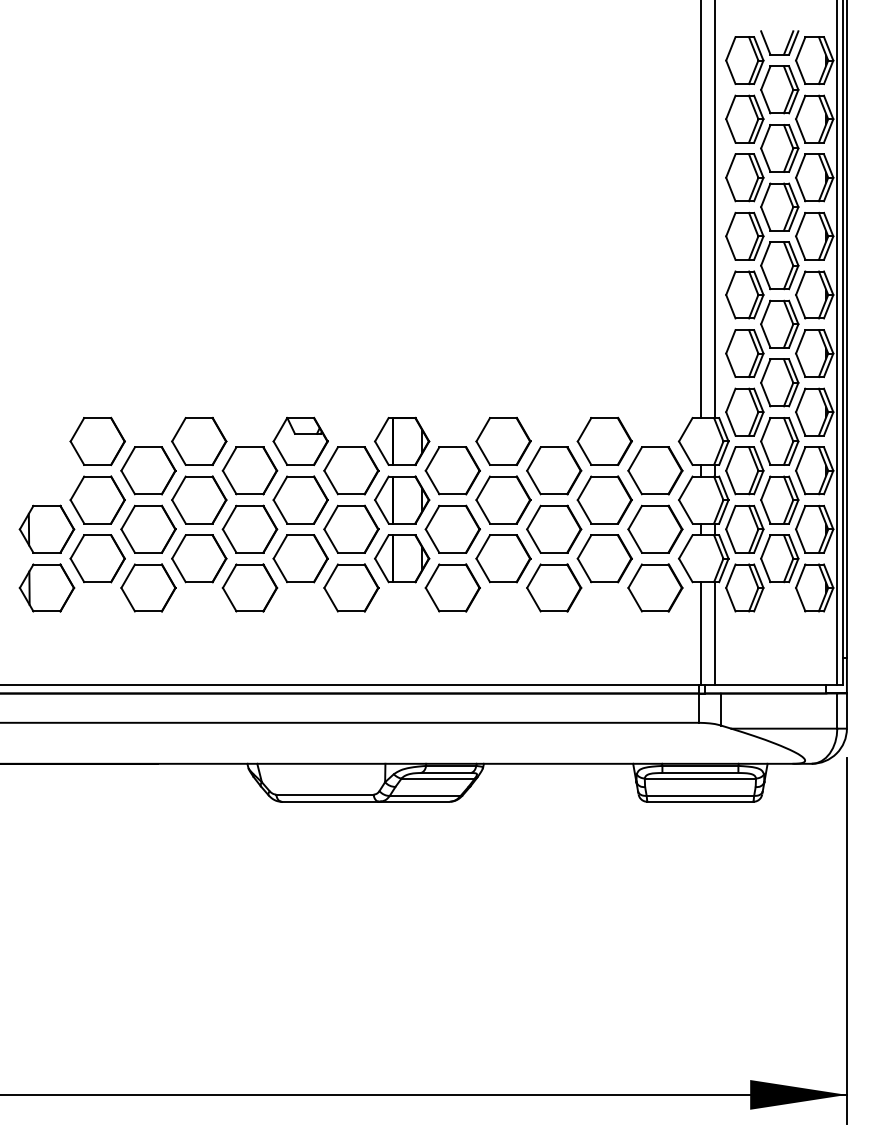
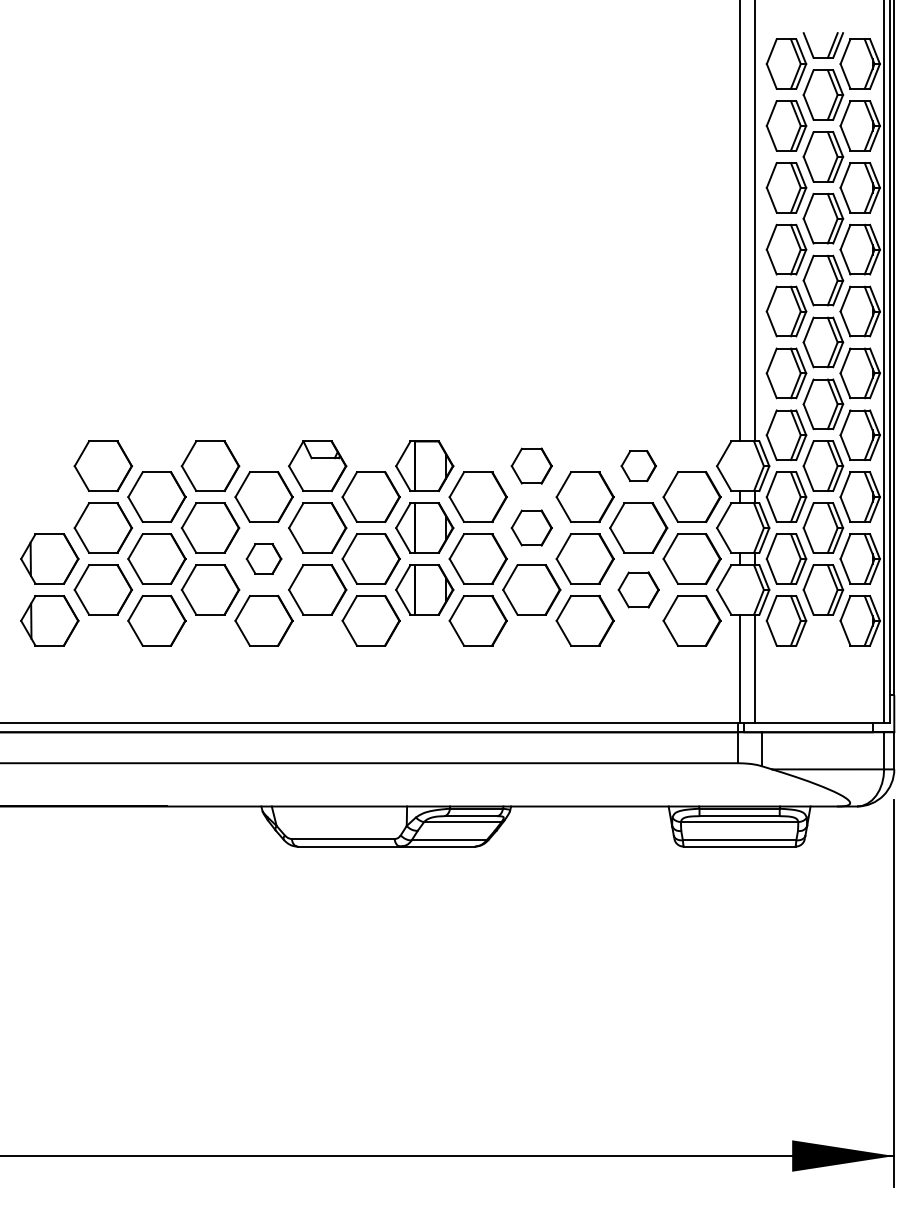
part: (503, 440) -> (531, 465), size x0.7
part: (604, 440) -> (638, 465), size x0.6
part: (503, 499) -> (531, 527), size x0.7
part: (249, 528) -> (263, 558), size x0.6
part: (604, 558) -> (638, 589), size x0.7

